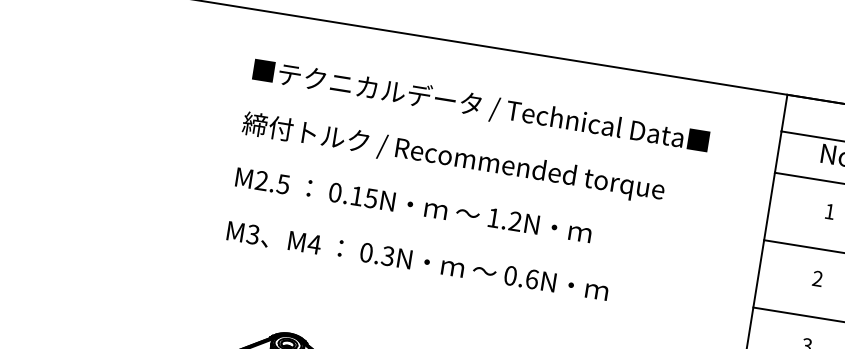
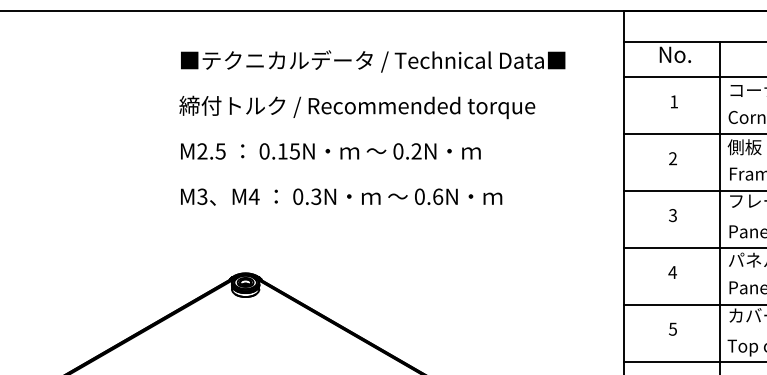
text: (493, 218) -> (398, 151), 1.2N -> 0.2N

